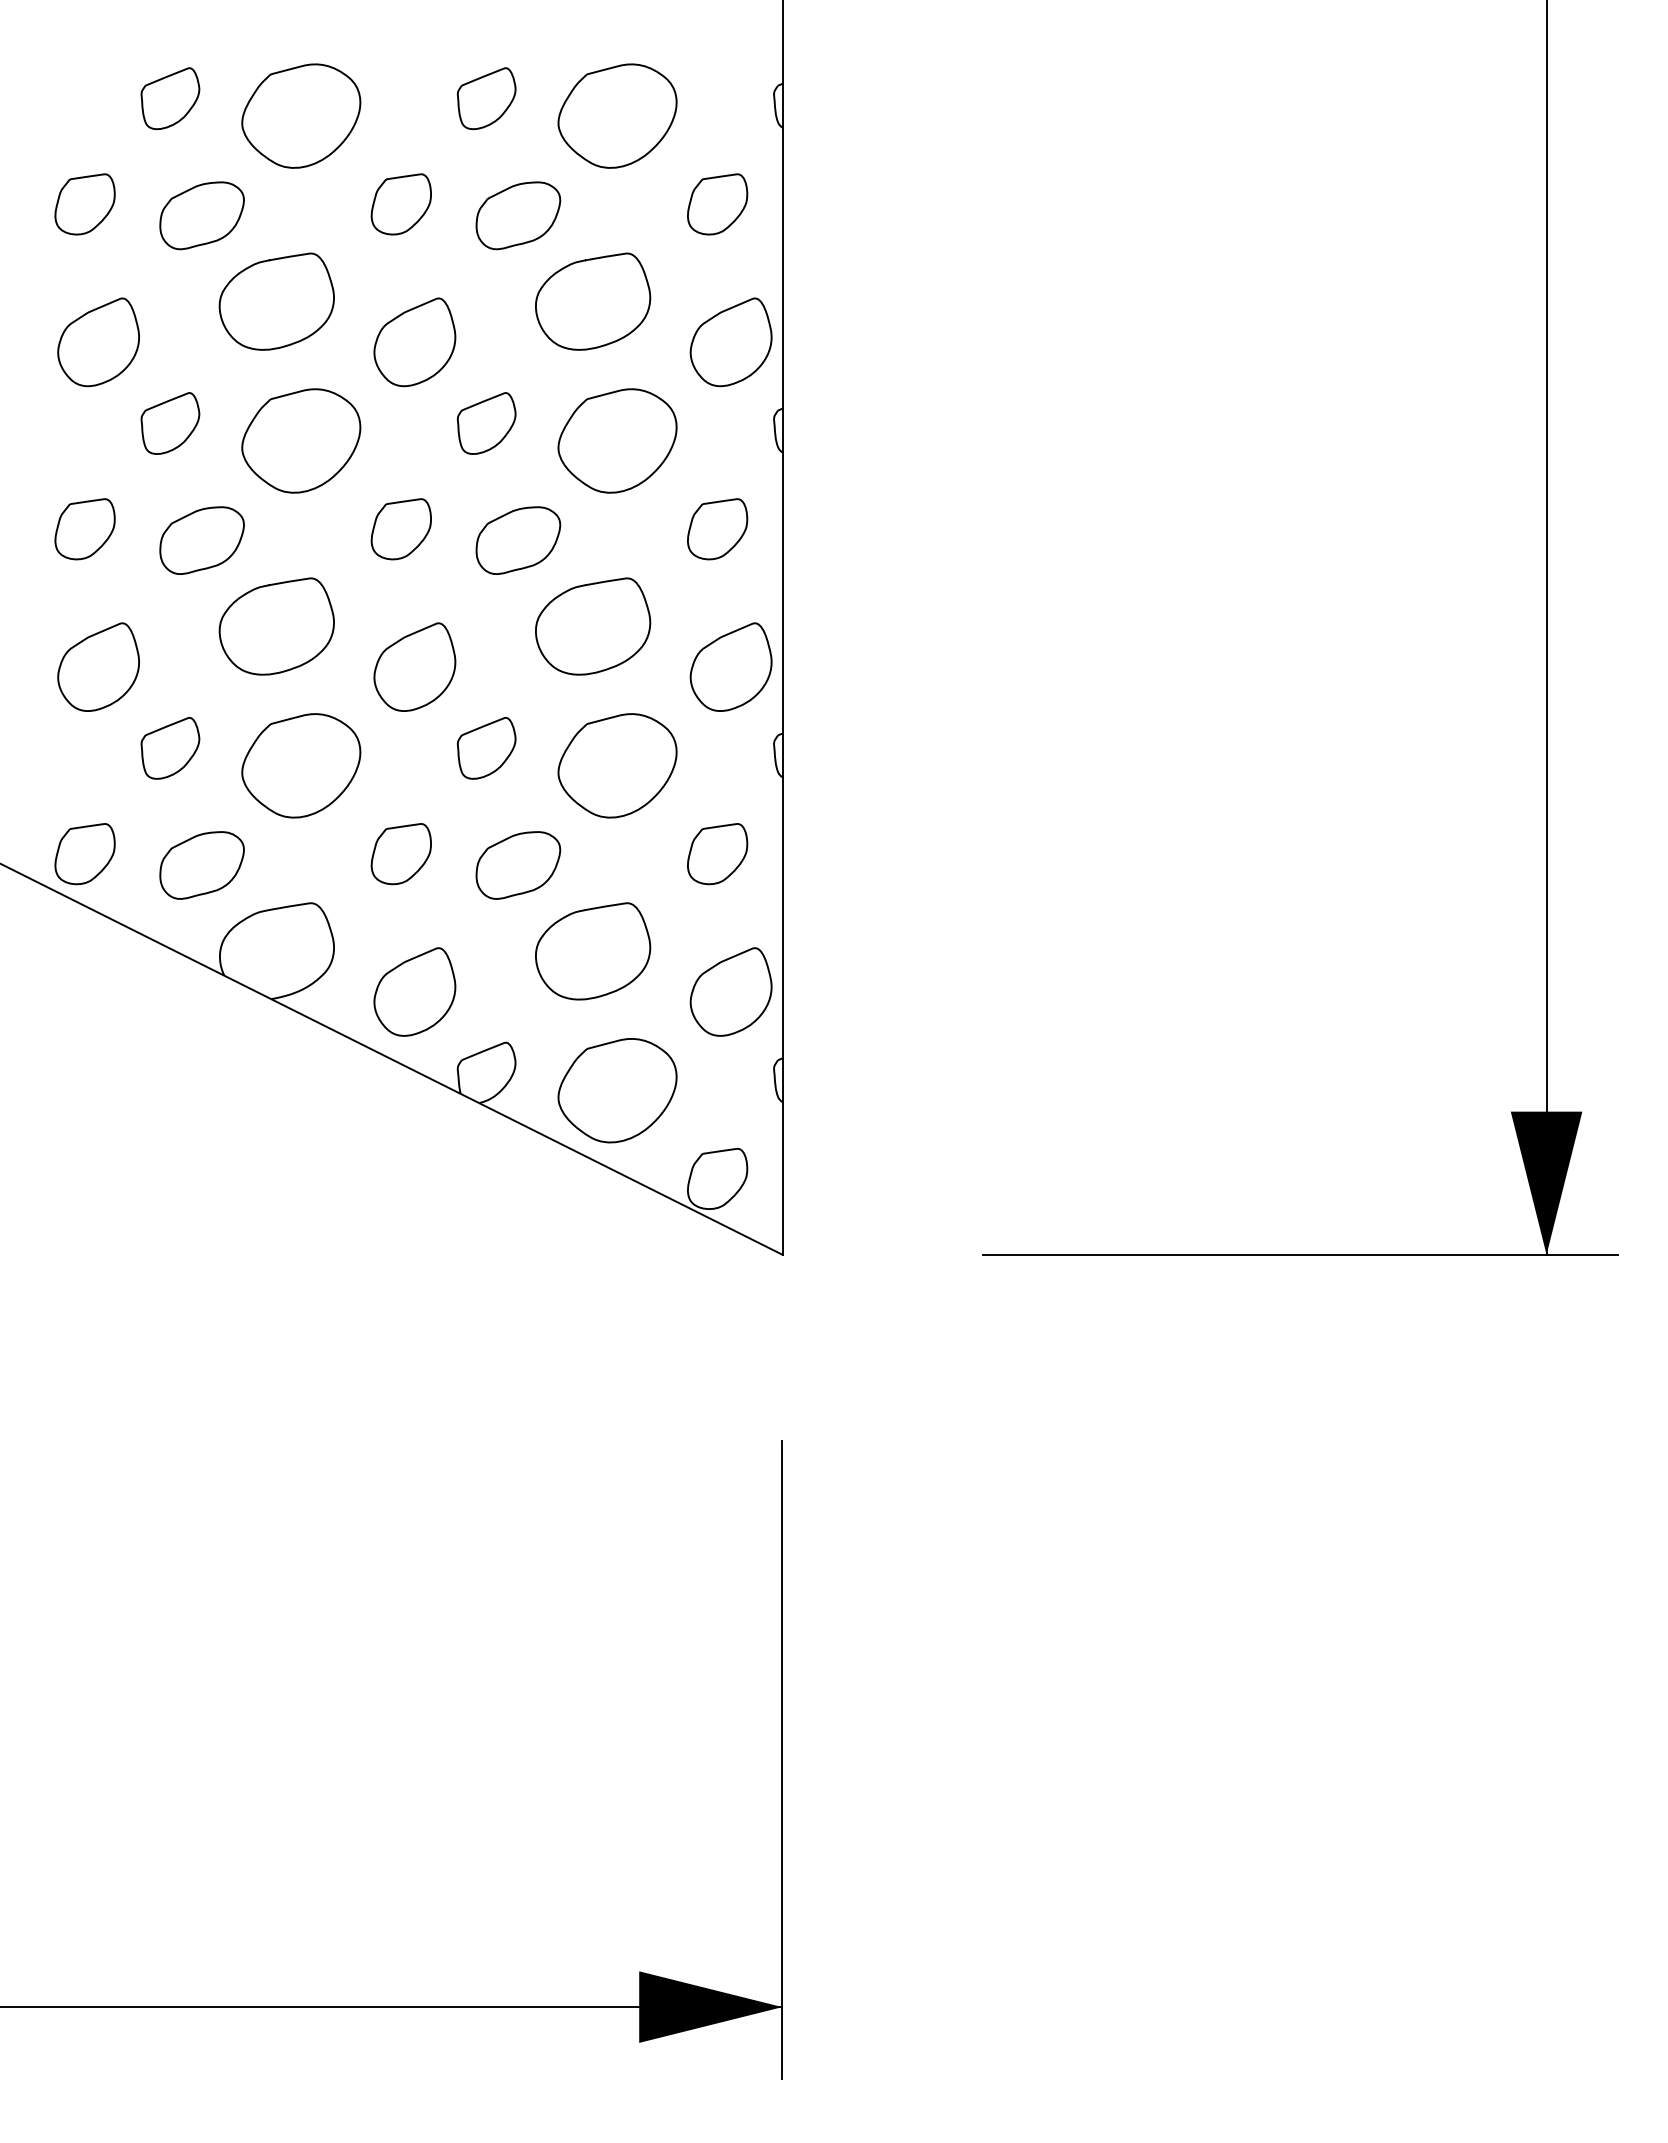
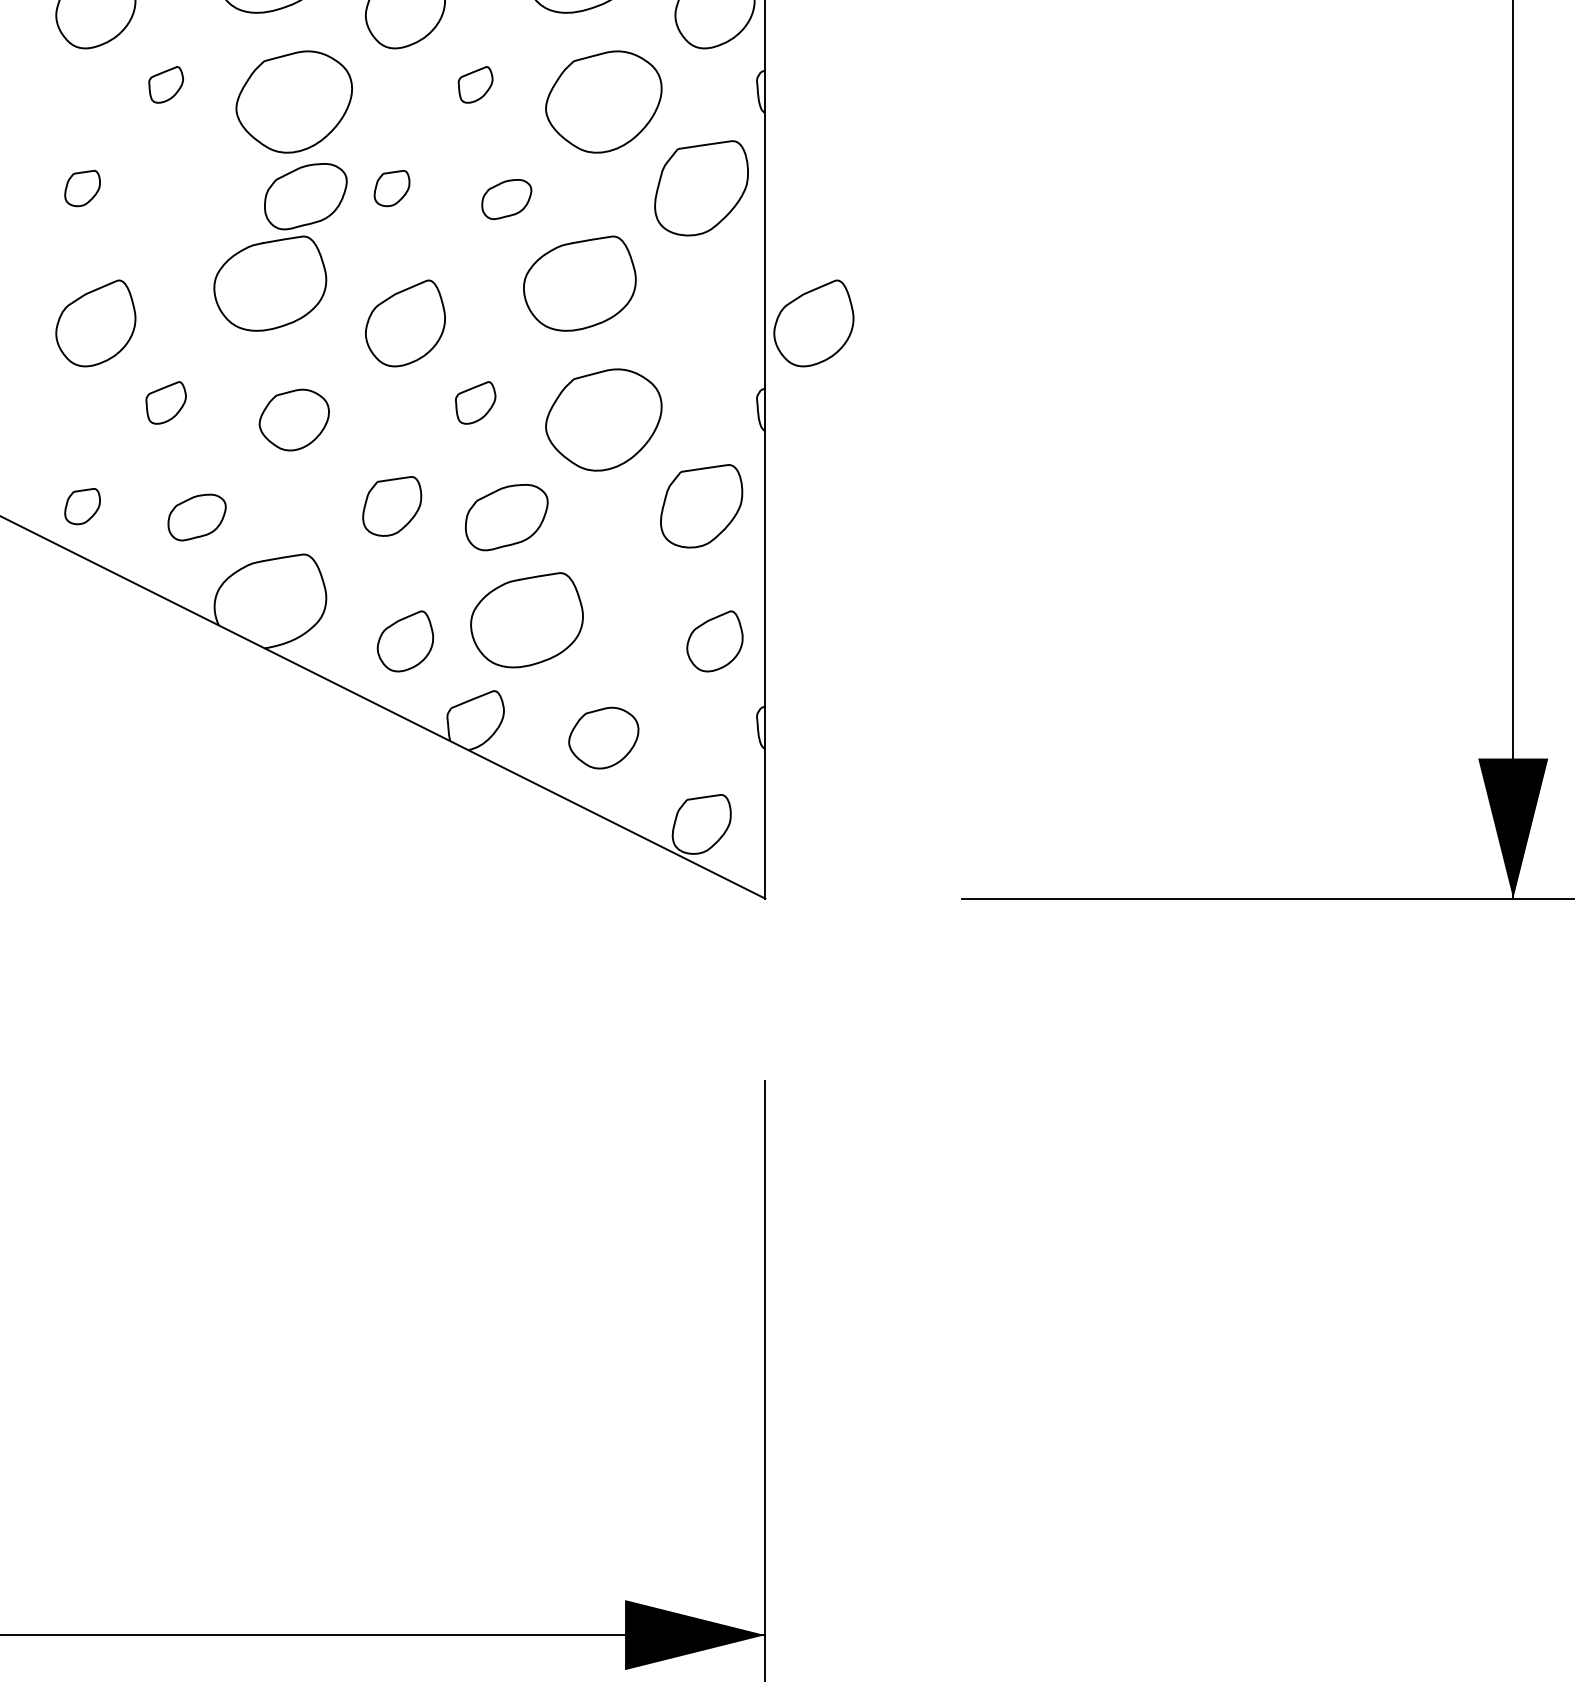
part: (170, 423) -> (166, 84), size x0.6
part: (486, 423) -> (475, 84), size x0.6
part: (84, 529) -> (82, 188), size x0.6
part: (400, 529) -> (391, 188), size x0.6
part: (717, 529) -> (701, 188), size x1.6
part: (201, 540) -> (305, 196), moved
part: (518, 540) -> (506, 199), size x0.6
part: (730, 666) -> (813, 322), moved
part: (170, 748) -> (166, 403), size x0.7
part: (486, 748) -> (475, 403), size x0.7
part: (301, 765) -> (294, 419), size x0.6
part: (84, 854) -> (82, 506), size x0.6
part: (717, 854) -> (701, 506), size x1.4
part: (201, 865) -> (196, 517), size x0.7
curve: (584, 911) -> (518, 581), moved
part: (414, 991) -> (405, 640), size x0.7
part: (730, 991) -> (714, 640), size x0.7
part: (617, 1090) -> (603, 737), size x0.6

